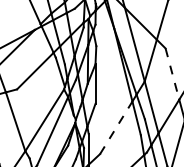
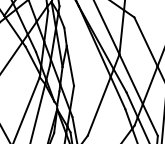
line: (172, 74) -> (146, 42), dashed -> solid
line: (116, 127) -> (99, 105), dashed -> solid

